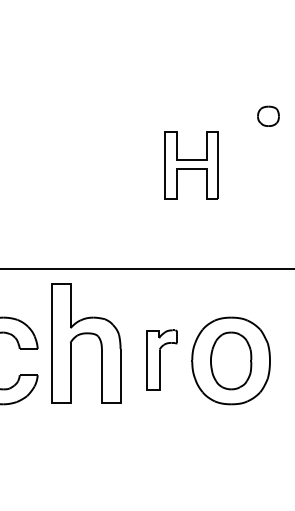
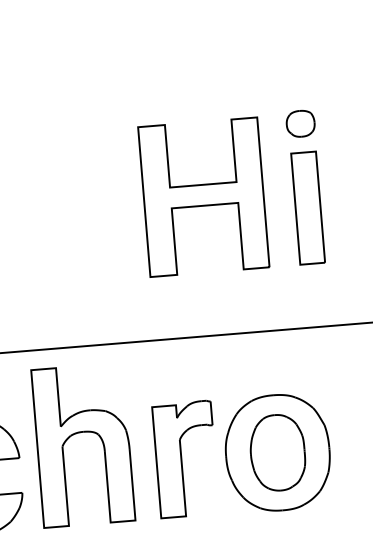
part: (191, 165) -> (203, 197), size x1.67
part: (268, 179) -> (307, 207), added
part: (161, 359) -> (185, 458), size x1.43

